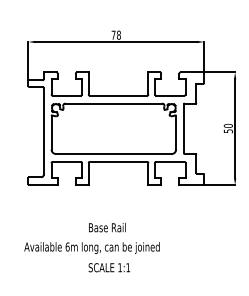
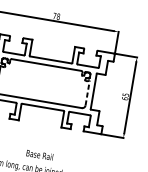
text: (227, 128) -> (124, 96), 50 -> 65
line: (176, 132) -> (87, 93), solid -> dashed
text: (107, 227) -> (39, 155), moved

